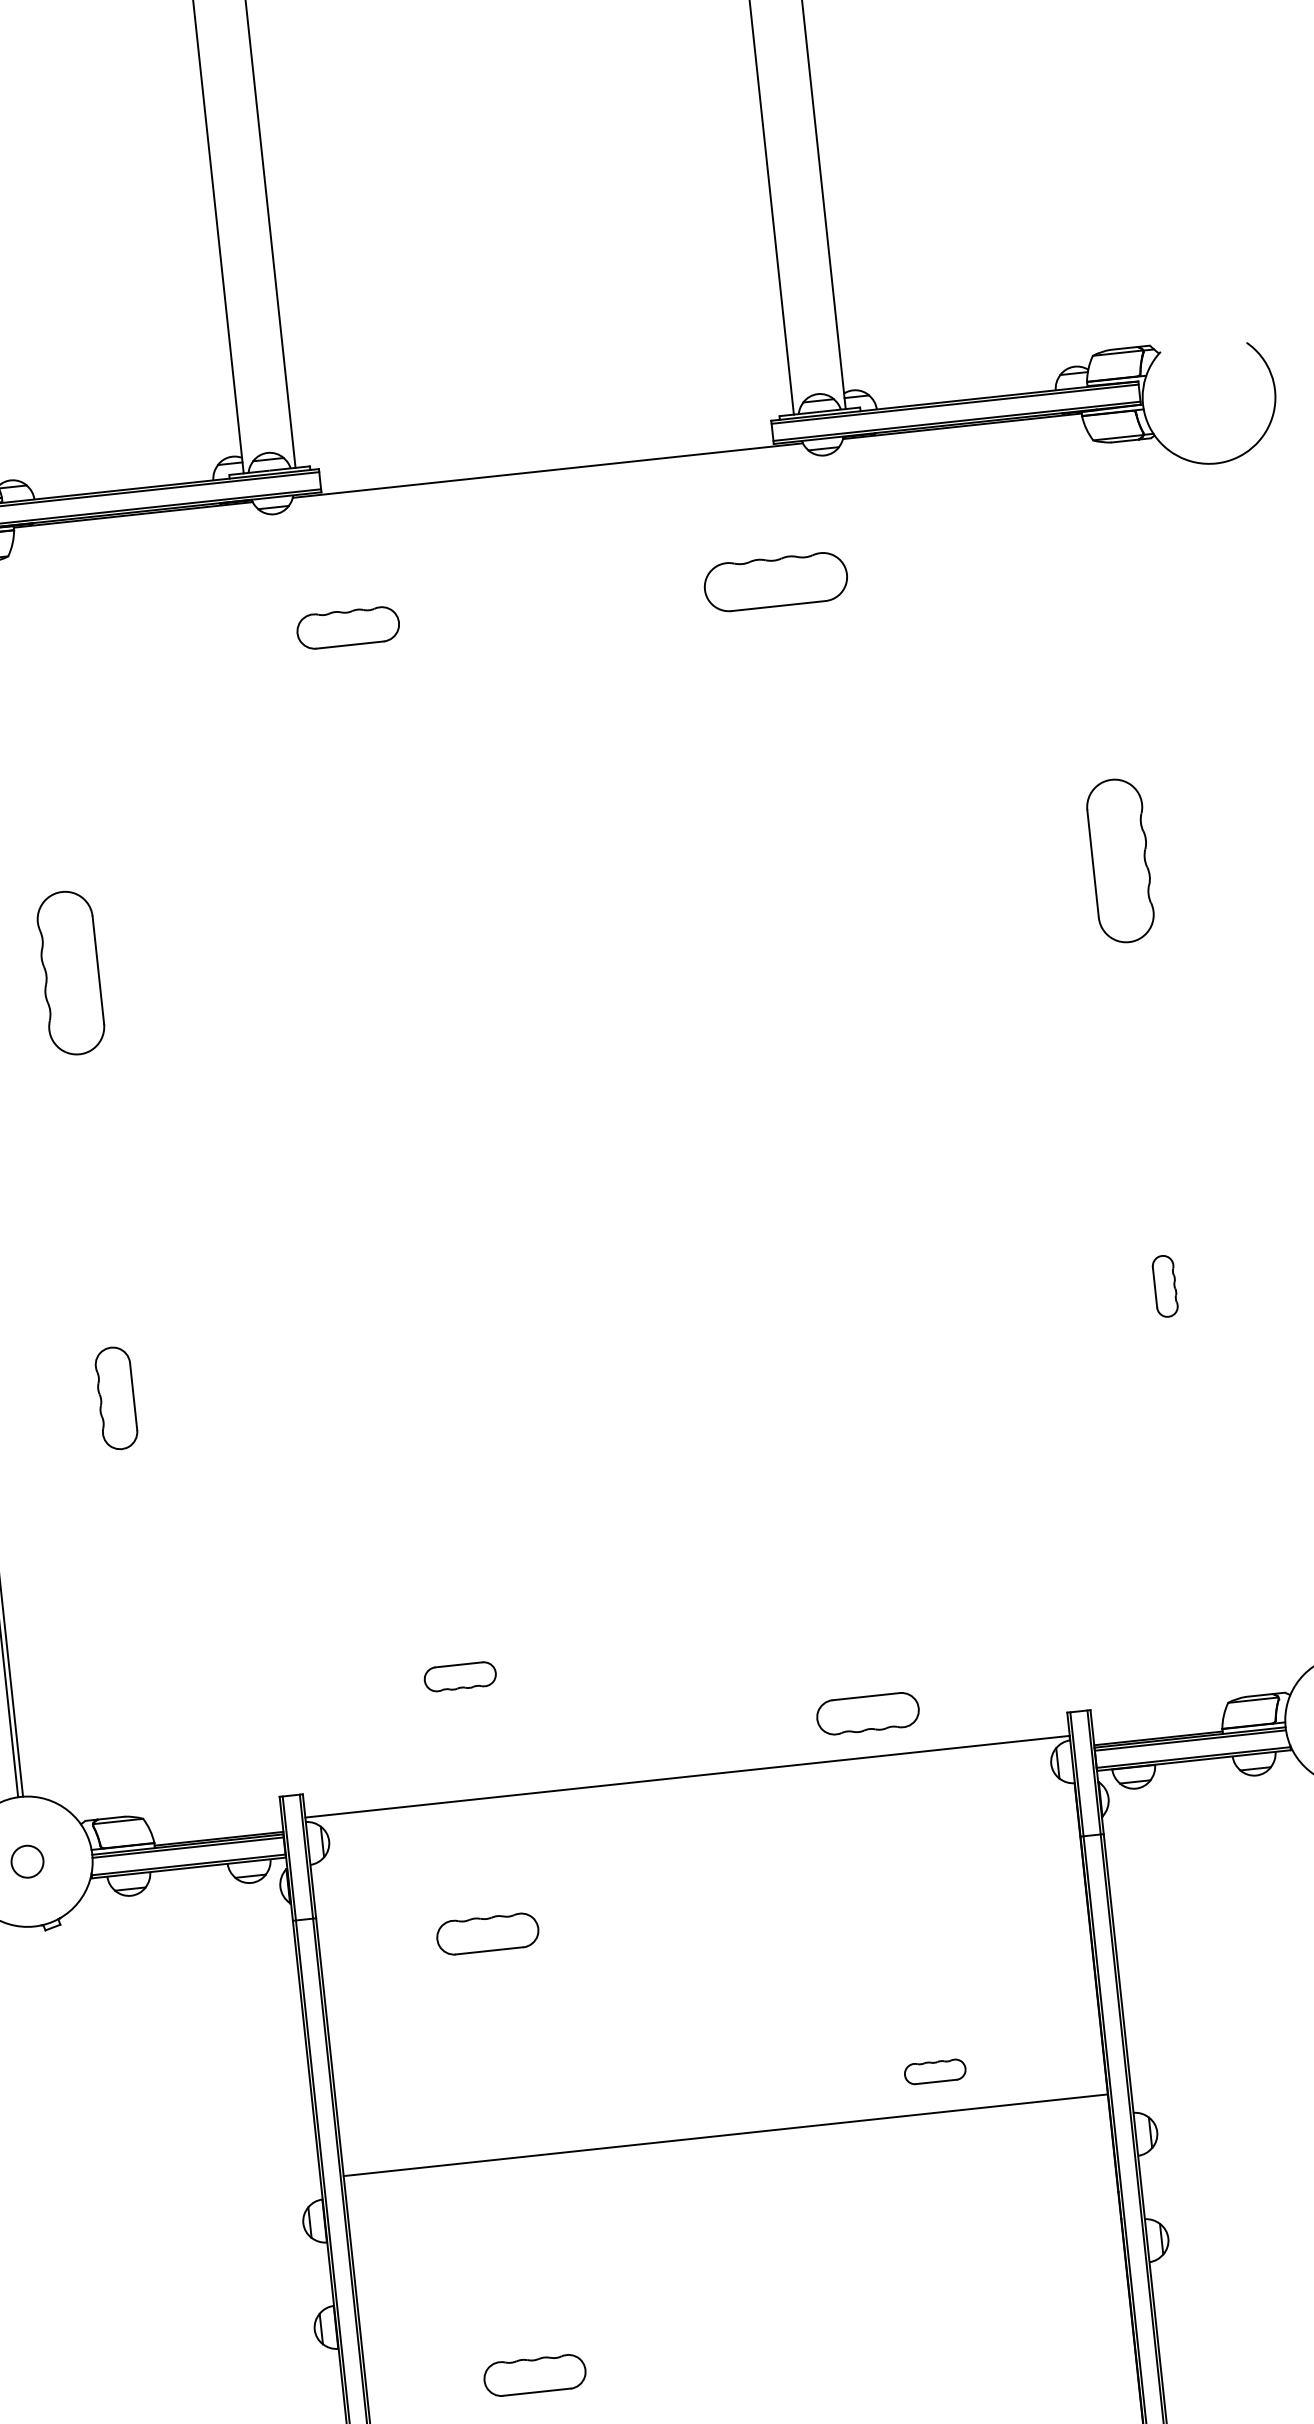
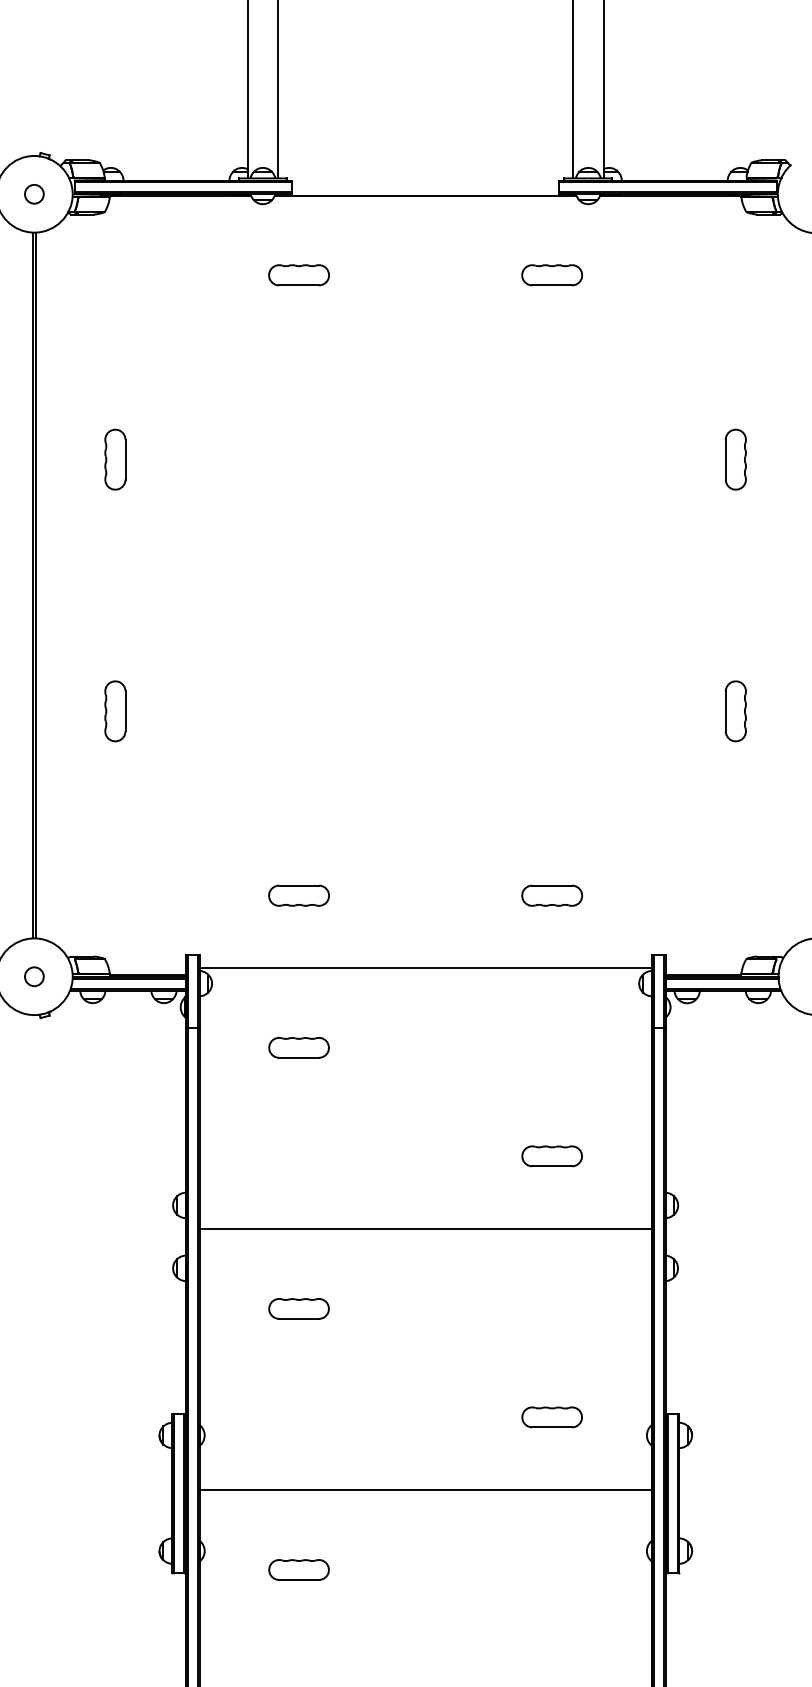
part: (776, 582) -> (552, 275), size x0.71
part: (1119, 860) -> (735, 459), size x0.62
part: (71, 972) -> (115, 459), size x0.62
part: (1164, 1286) -> (735, 711), size x1.67
part: (459, 1676) -> (298, 895), size x1.43
part: (868, 1713) -> (552, 895), moved
part: (934, 2072) -> (551, 1156), size x1.67
line: (725, 2135) -> (425, 1229), moved

